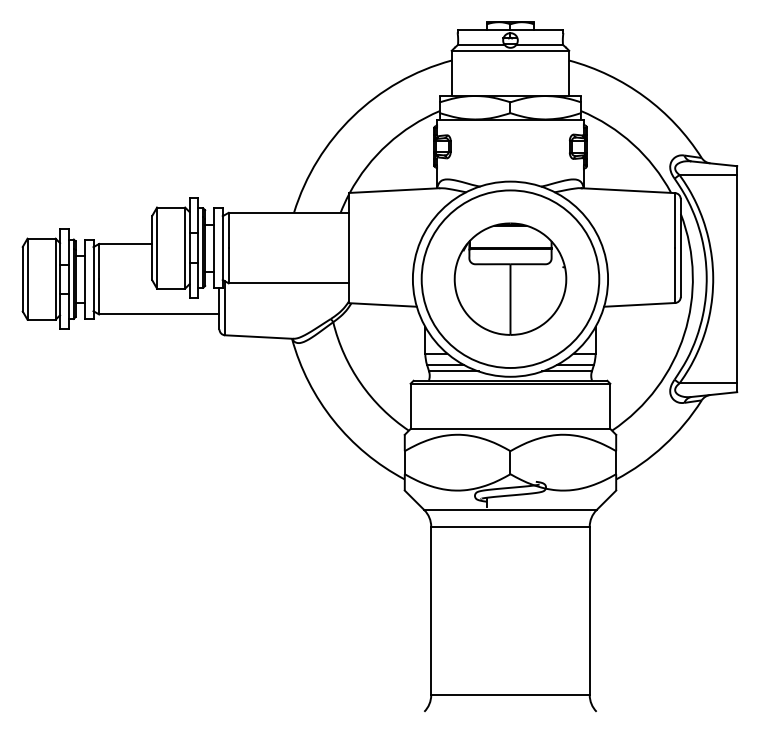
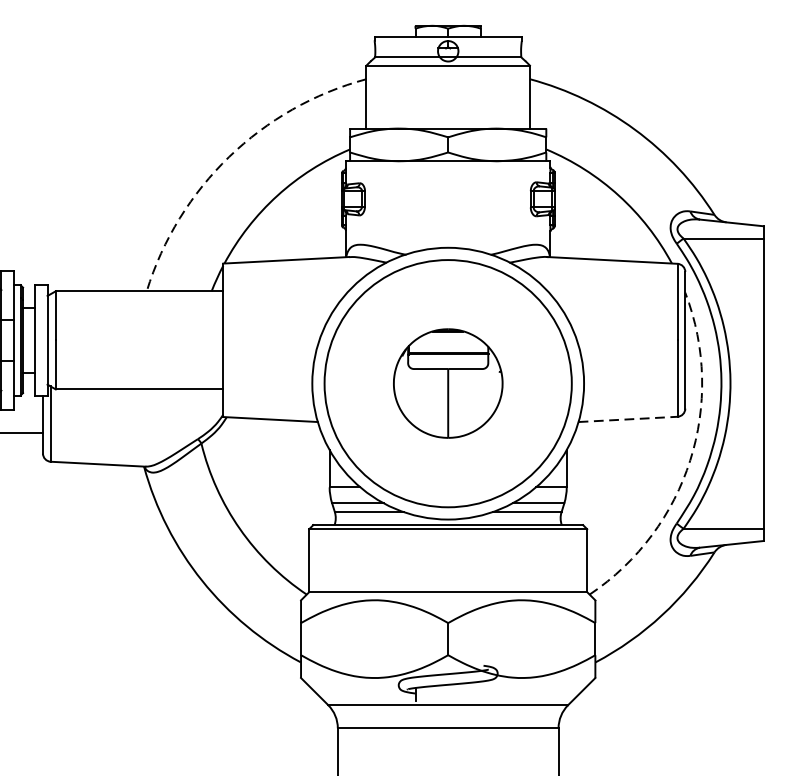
arc: (353, 116) -> (229, 157), solid -> dashed
part: (510, 278) -> (448, 382), size x0.7
line: (639, 304) -> (627, 418), solid -> dashed
arc: (684, 334) -> (690, 460), solid -> dashed

